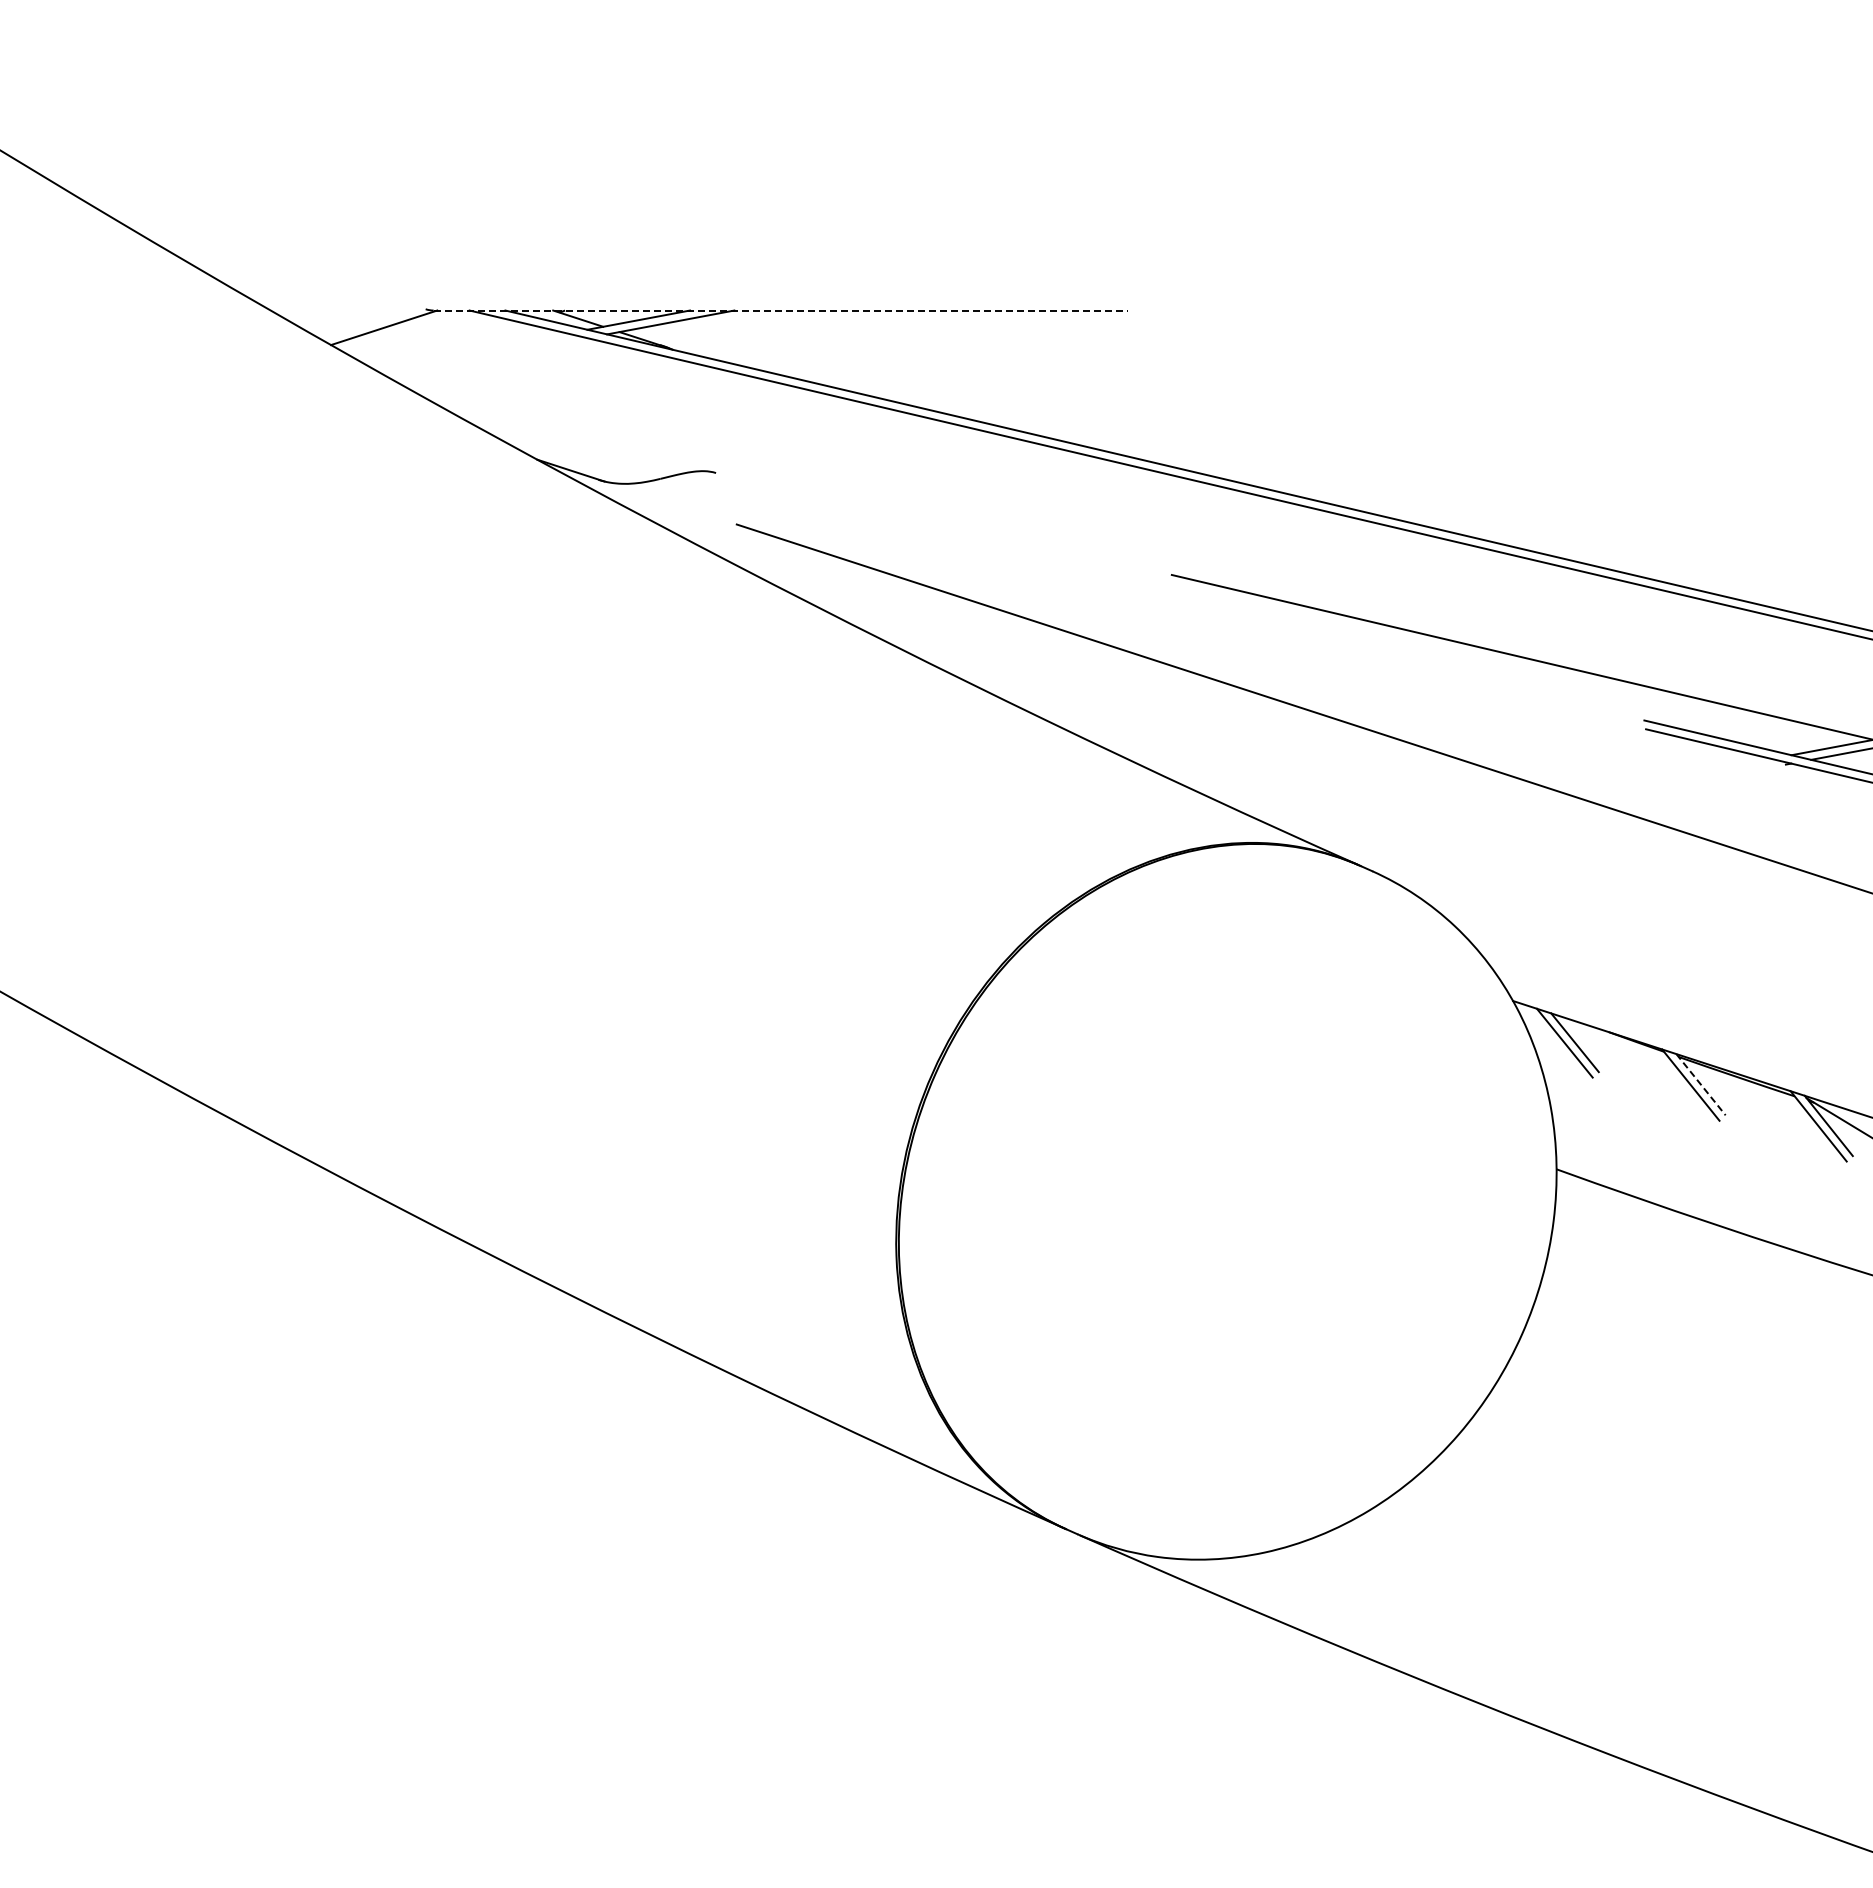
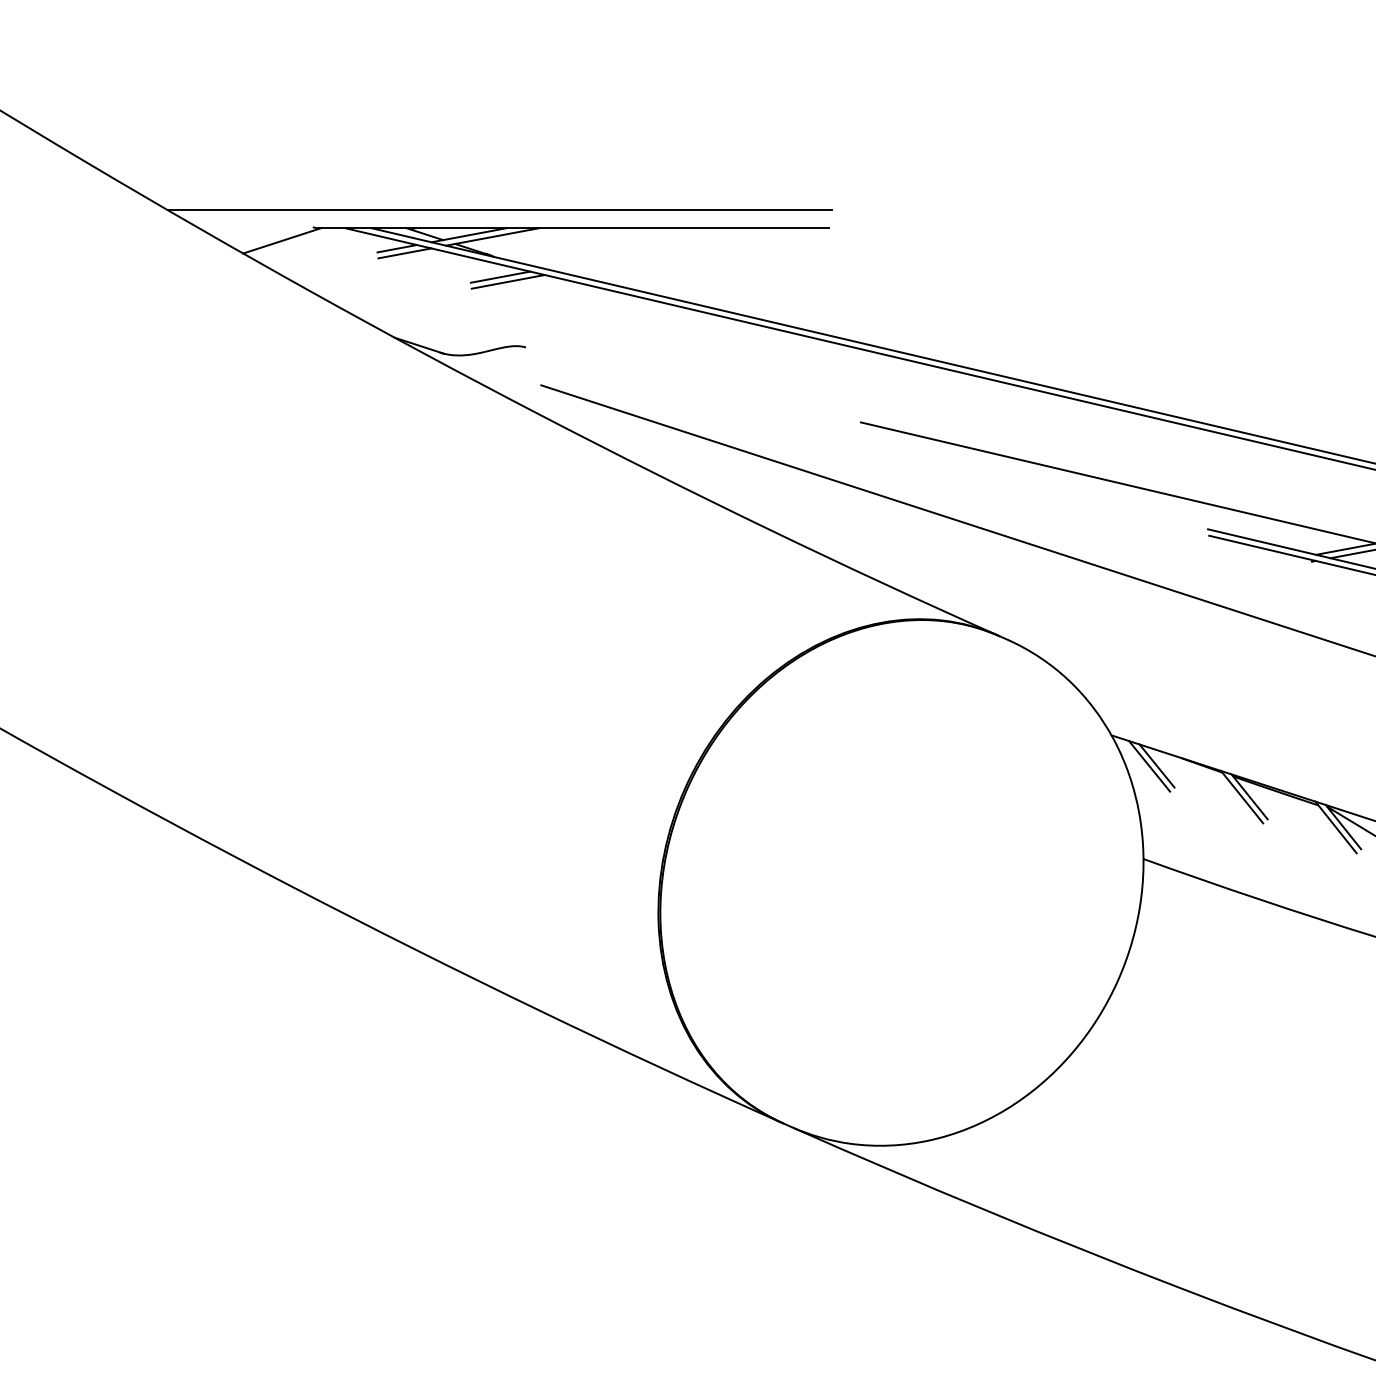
line: (680, 286) -> (499, 210), added
line: (781, 310) -> (574, 228), dashed -> solid
line: (540, 338) -> (397, 248), added
line: (551, 344) -> (405, 253), added
line: (681, 376) -> (500, 276), added
line: (691, 383) -> (508, 281), added
line: (1701, 1085) -> (1249, 797), dashed -> solid

